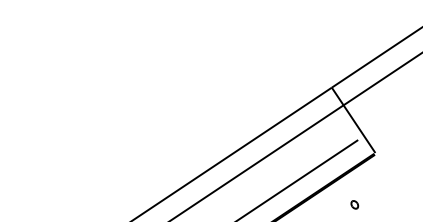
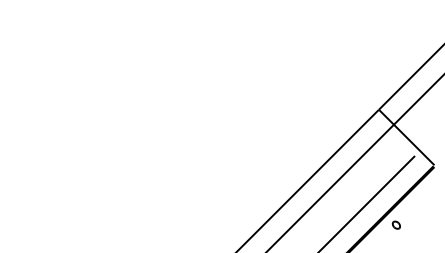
part: (354, 204) -> (395, 224), moved

